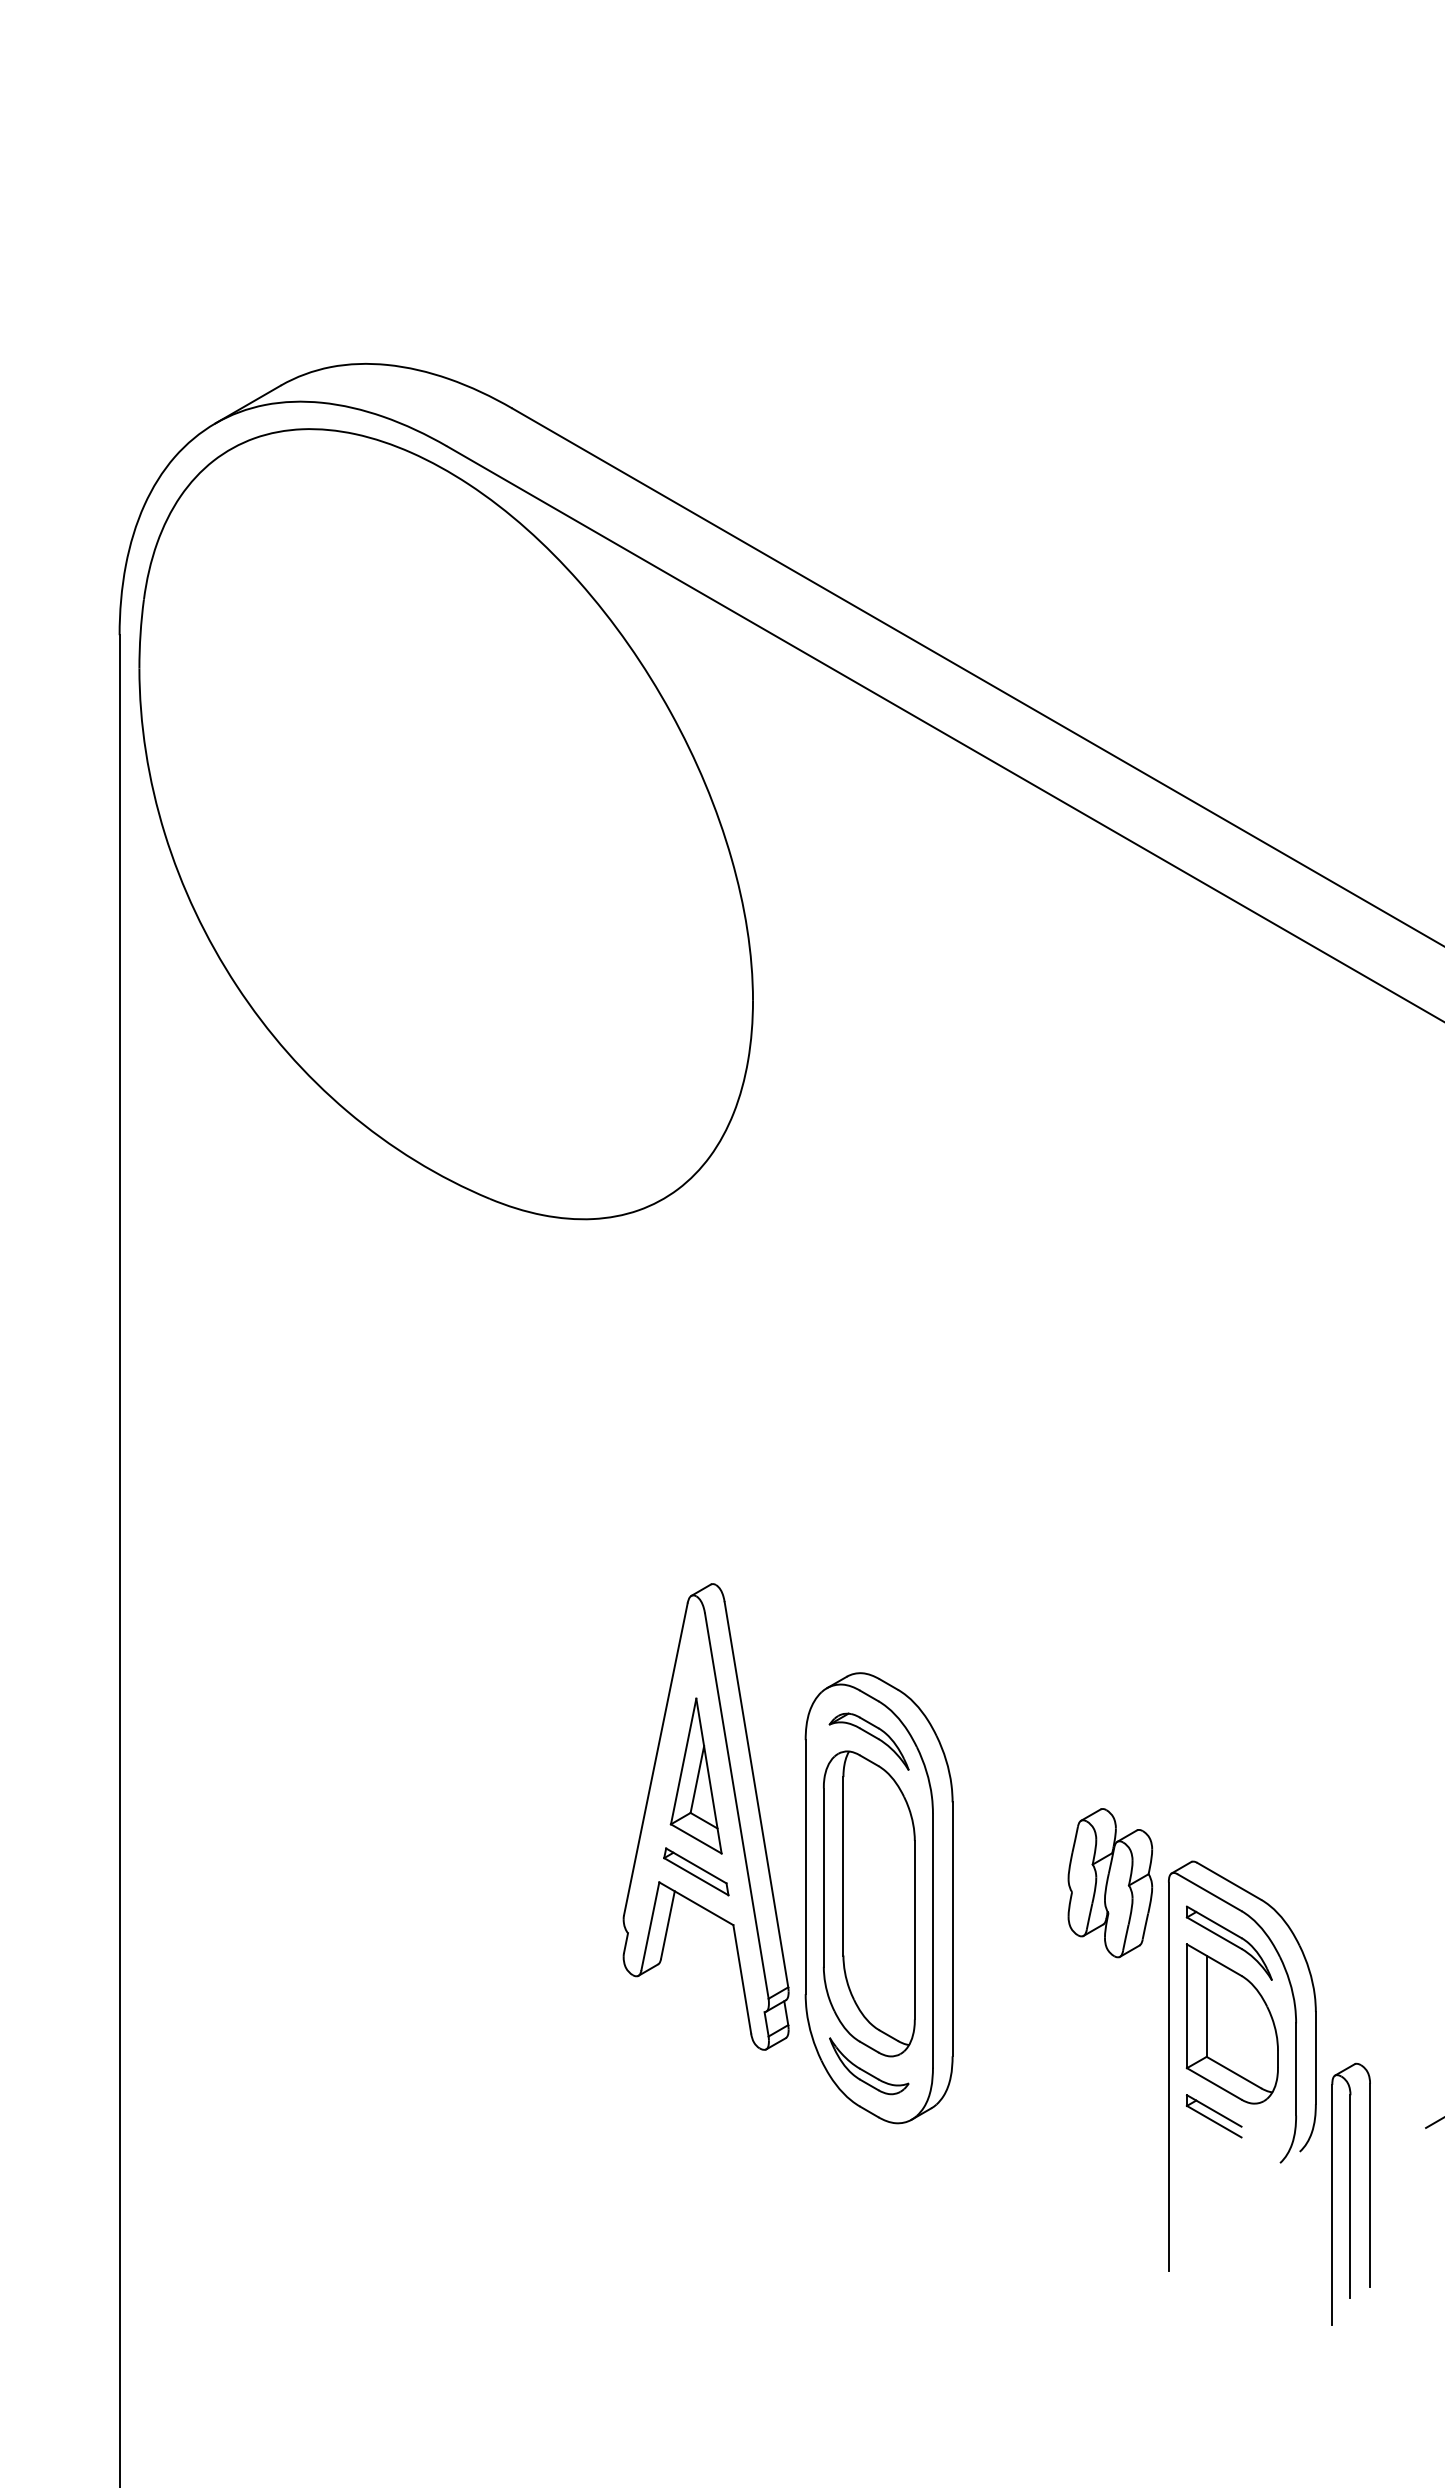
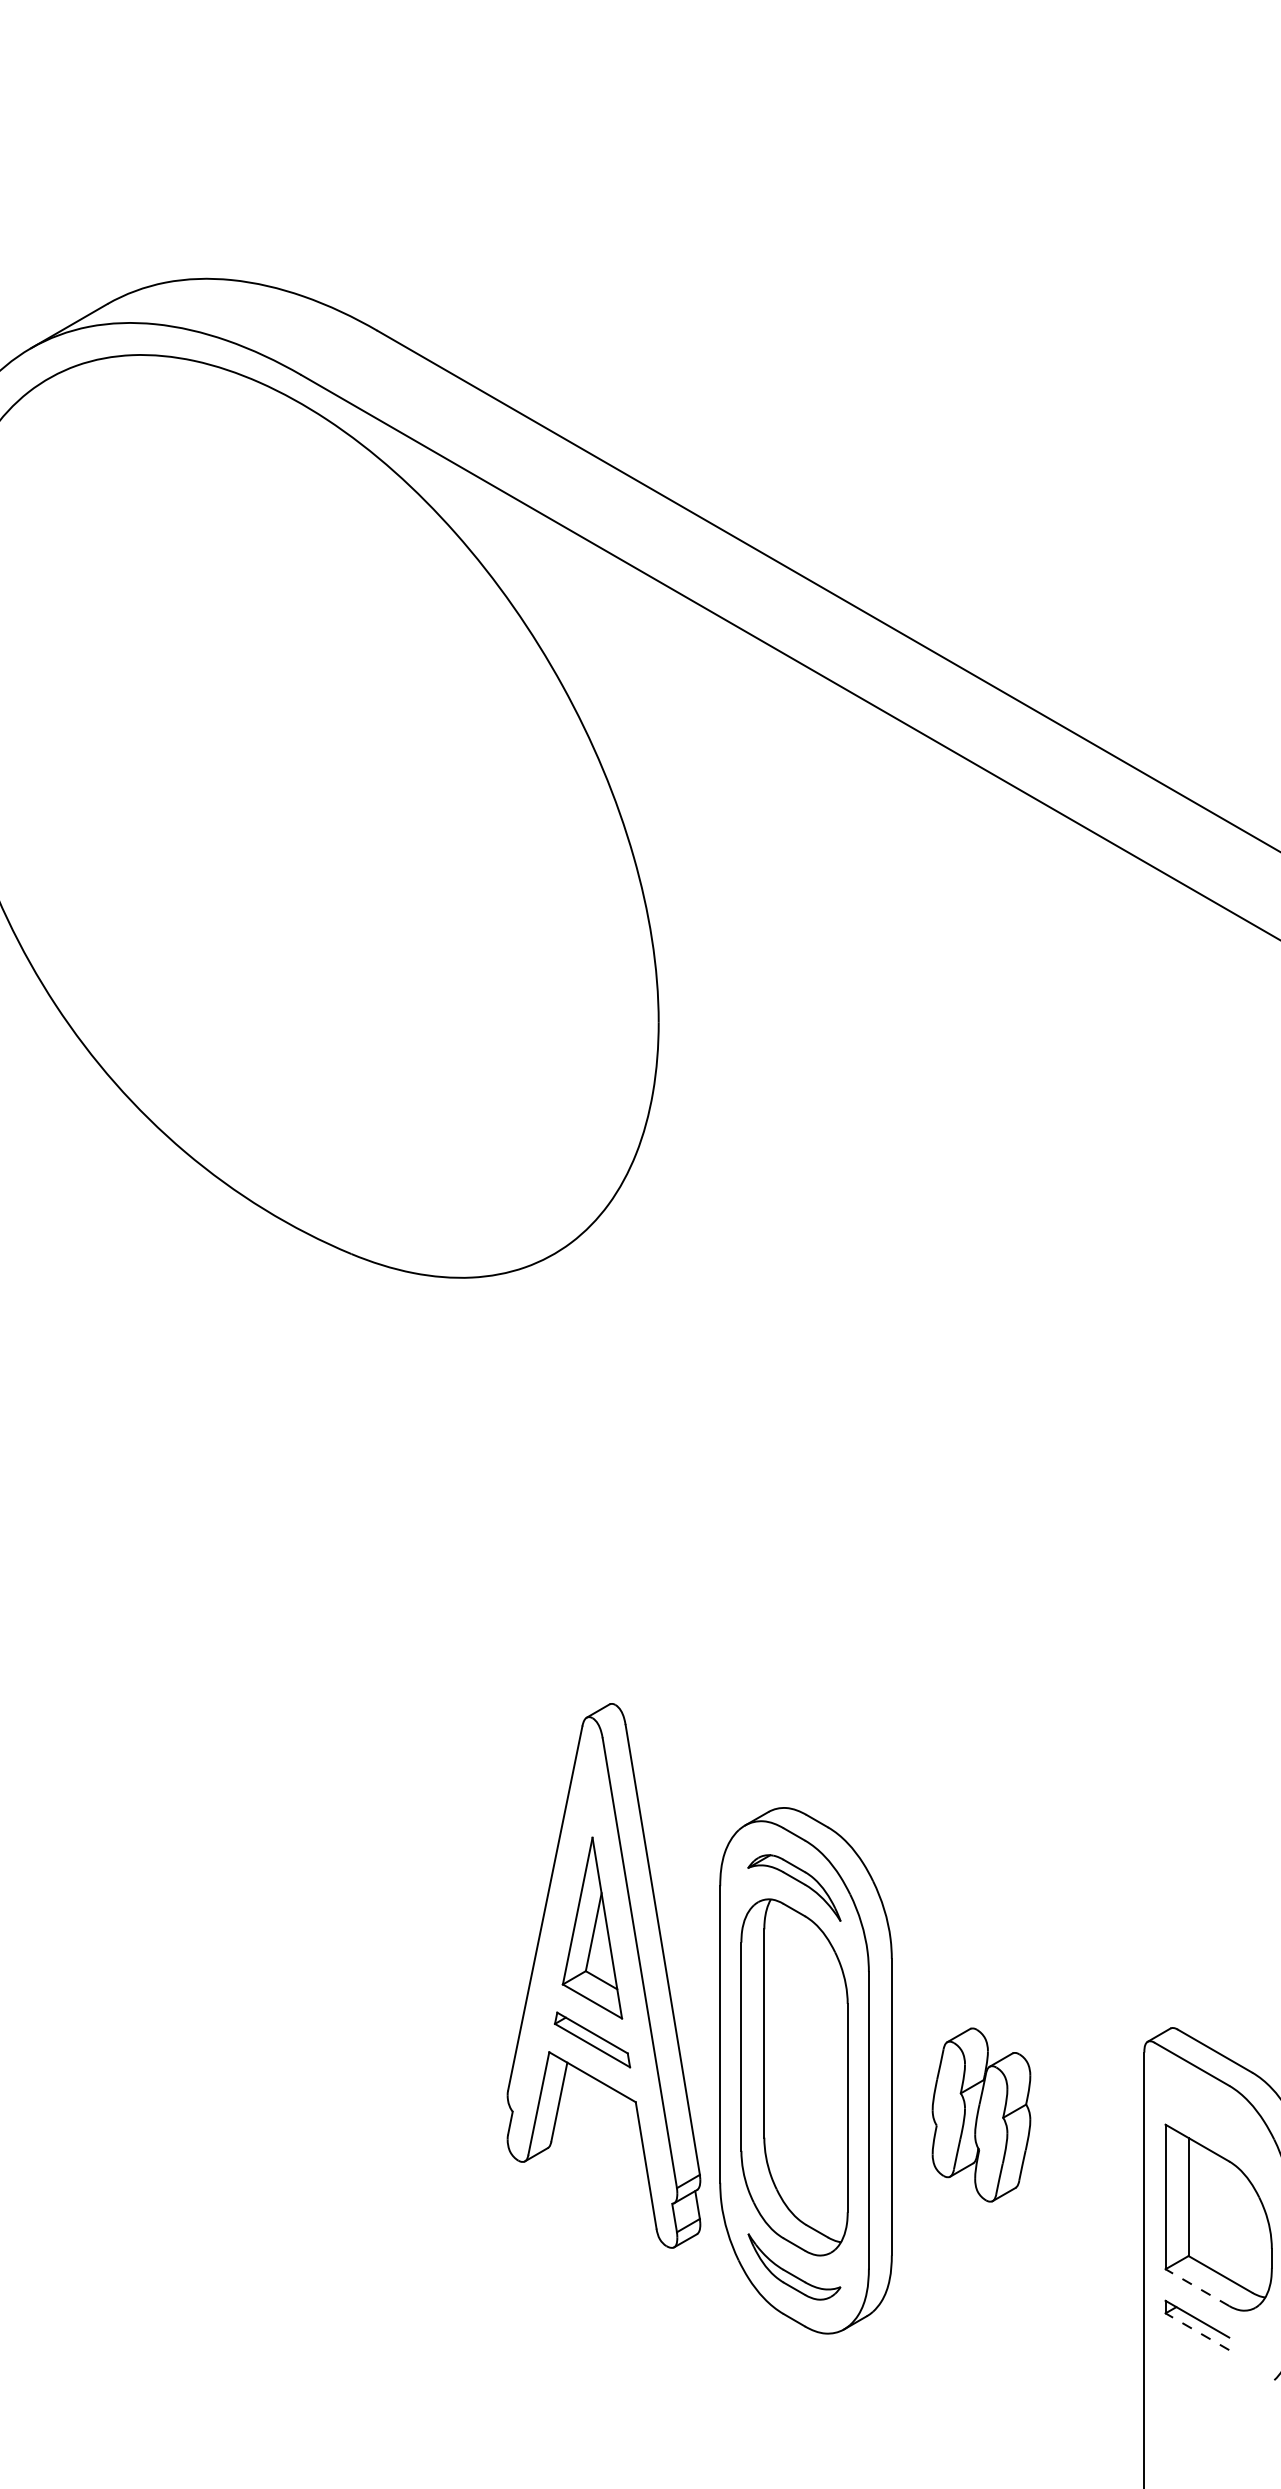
part: (1110, 1883) -> (981, 2115), moved
part: (1228, 1942) -> (1214, 2122), removed
line: (1213, 2083) -> (1196, 2287), solid -> dashed
line: (1213, 2121) -> (1196, 2331), solid -> dashed

